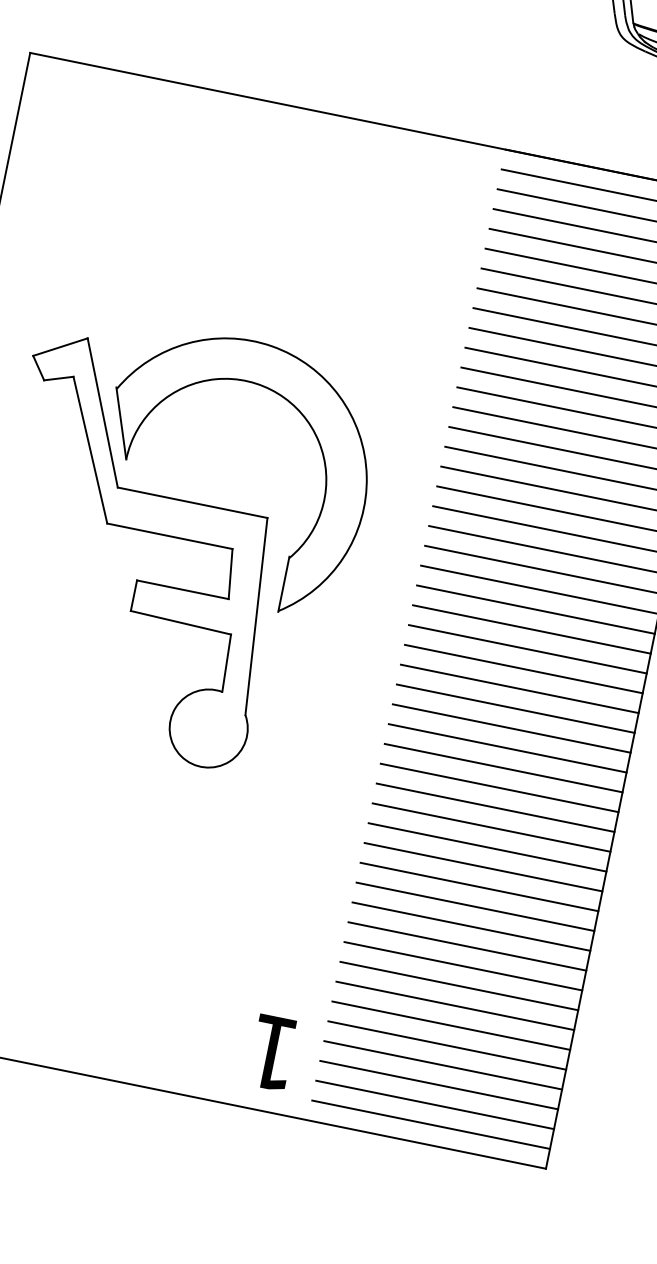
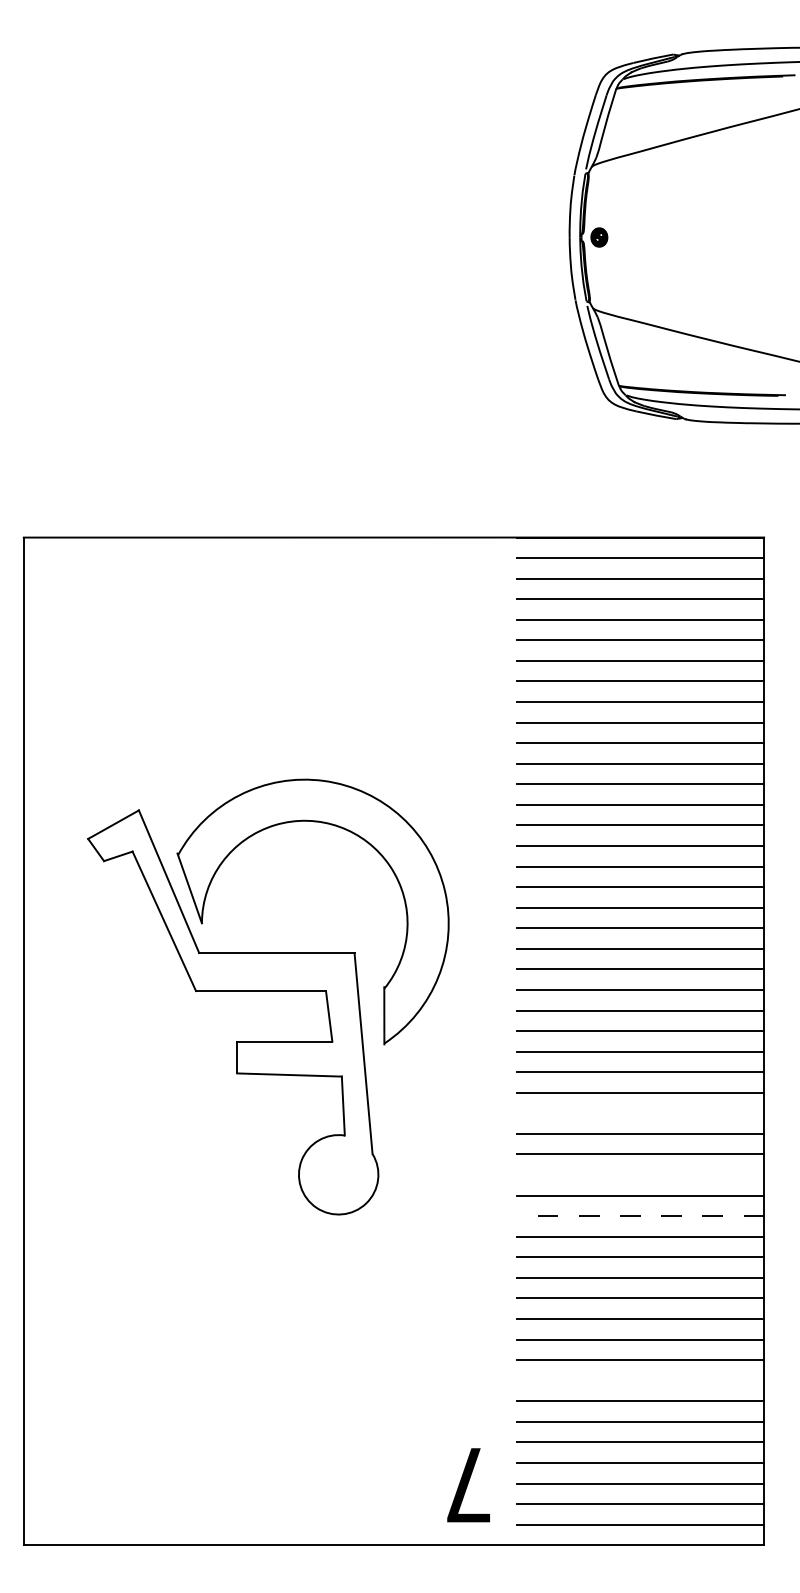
line: (511, 728) -> (640, 1113), removed
line: (499, 788) -> (640, 1175), removed
line: (491, 827) -> (640, 1216), solid -> dashed
line: (459, 985) -> (640, 1380), removed
text: (272, 1053) -> (468, 1485), 1 -> 7

